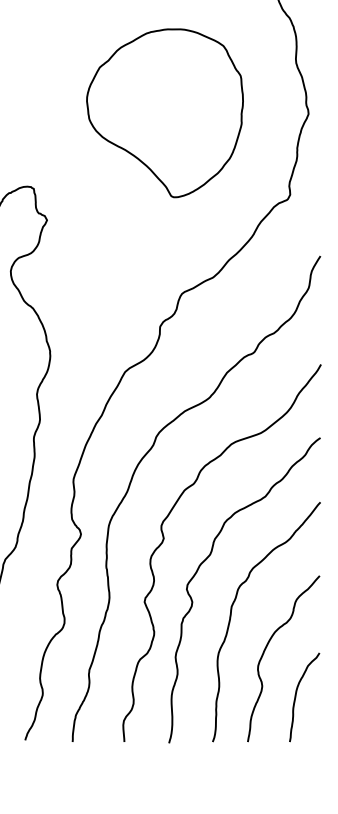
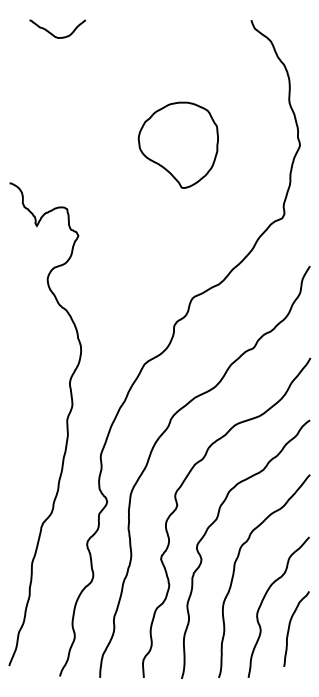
part: (165, 113) -> (178, 145), size x0.6
curve: (297, 694) -> (290, 626), moved

